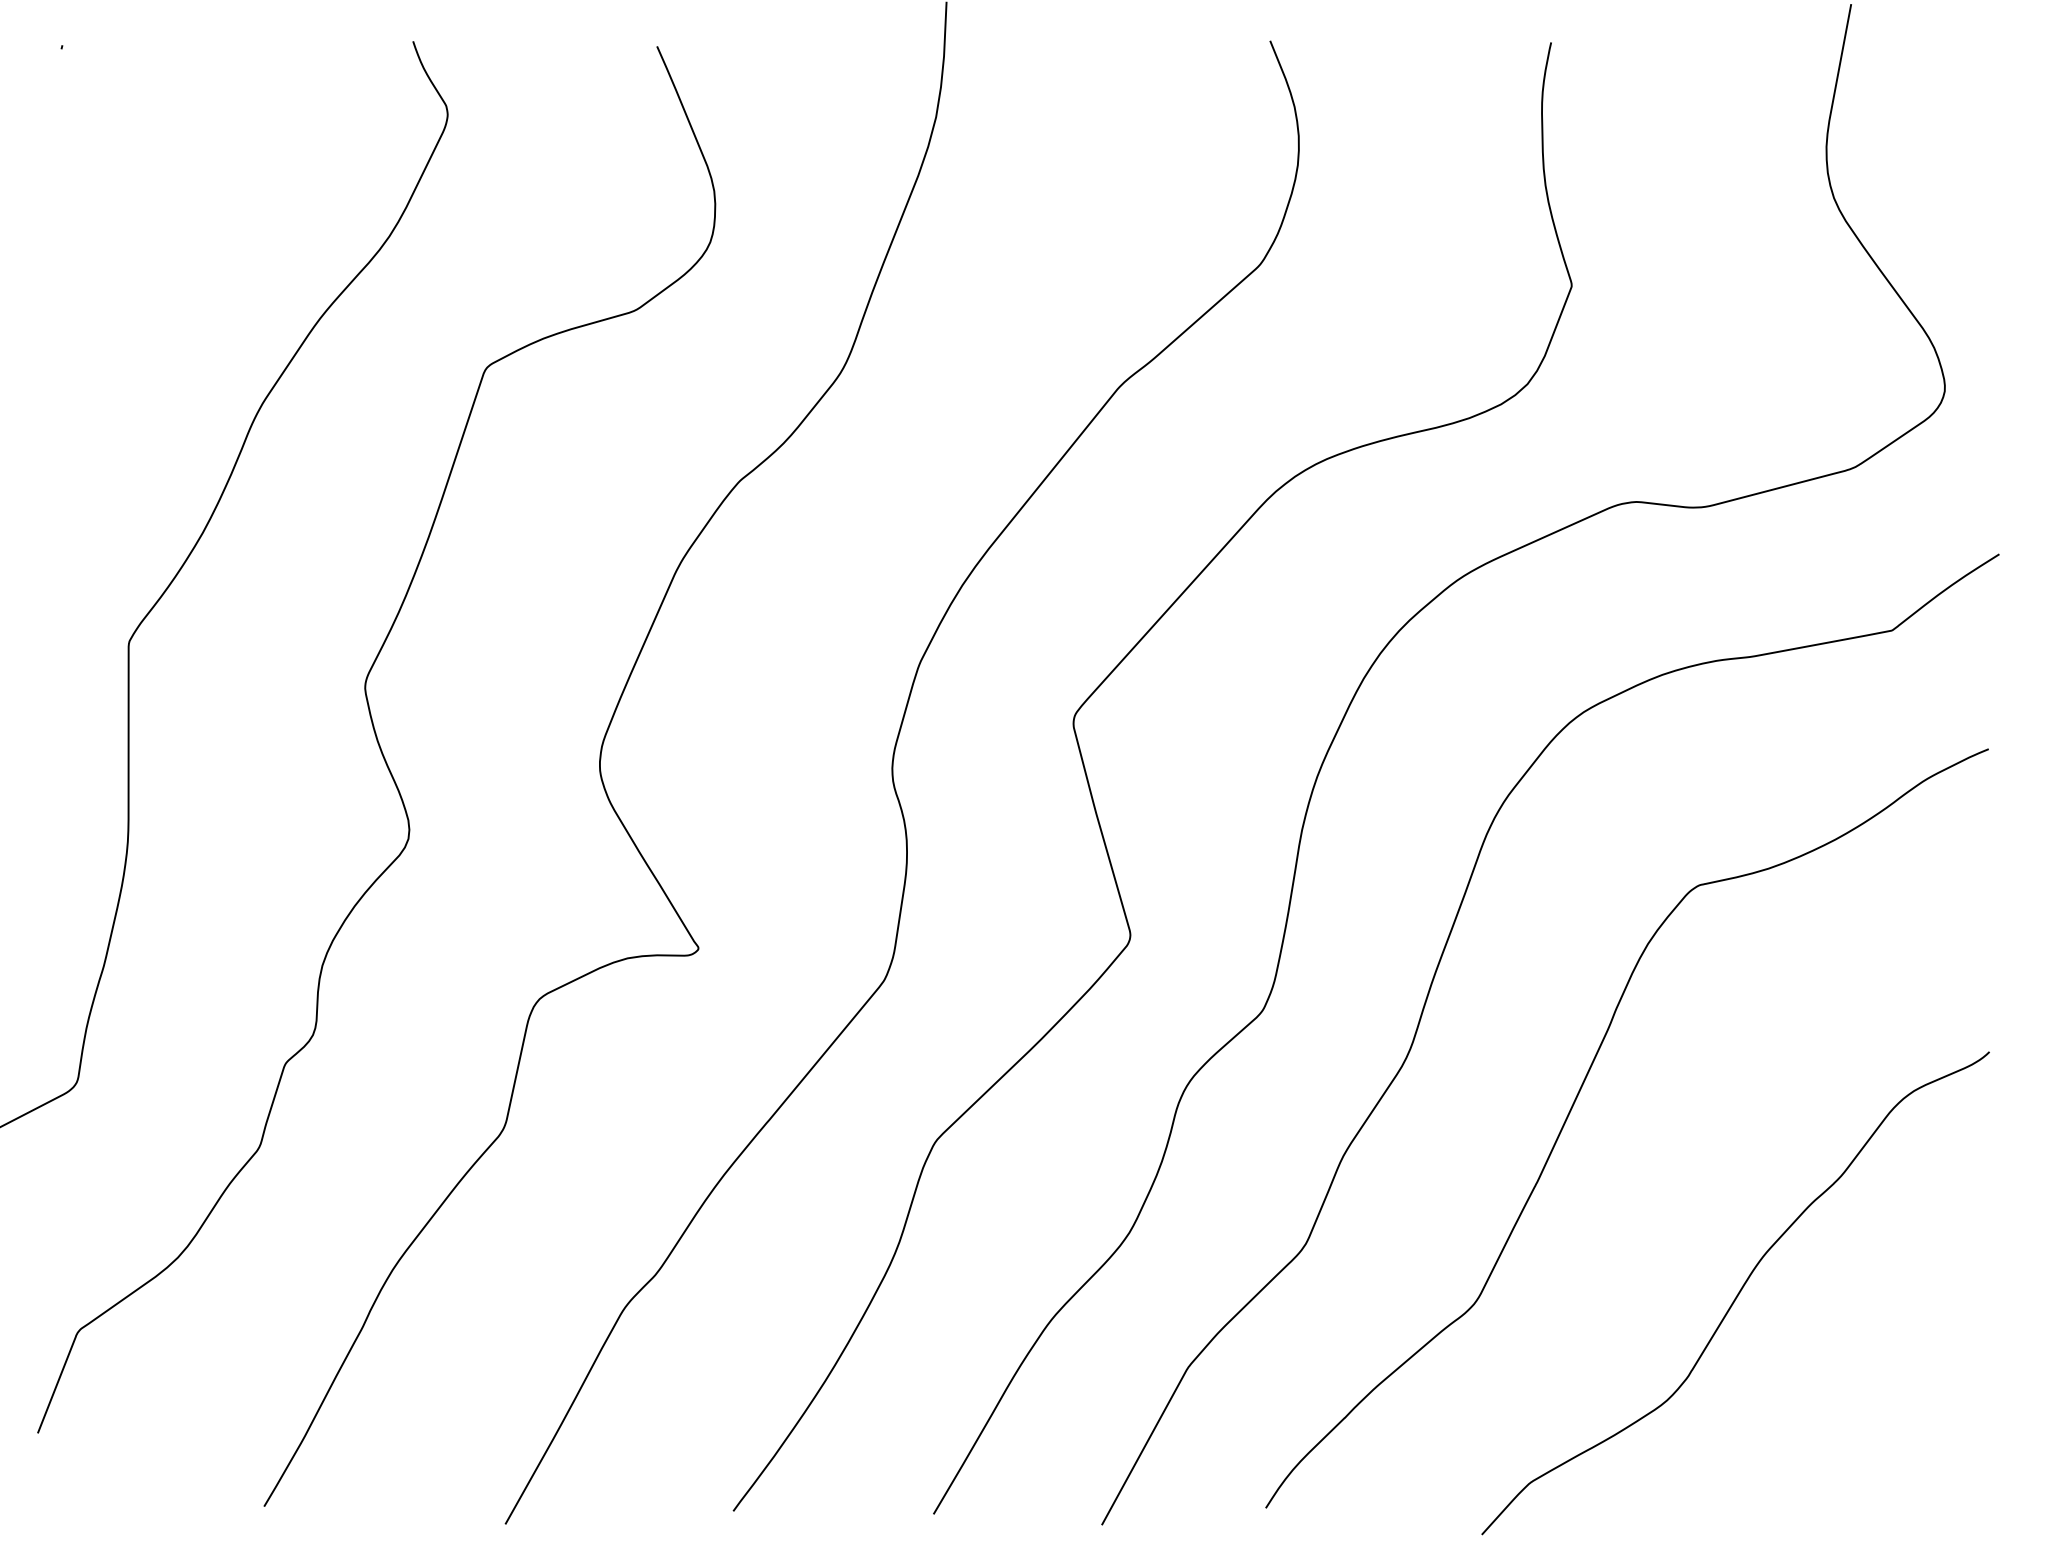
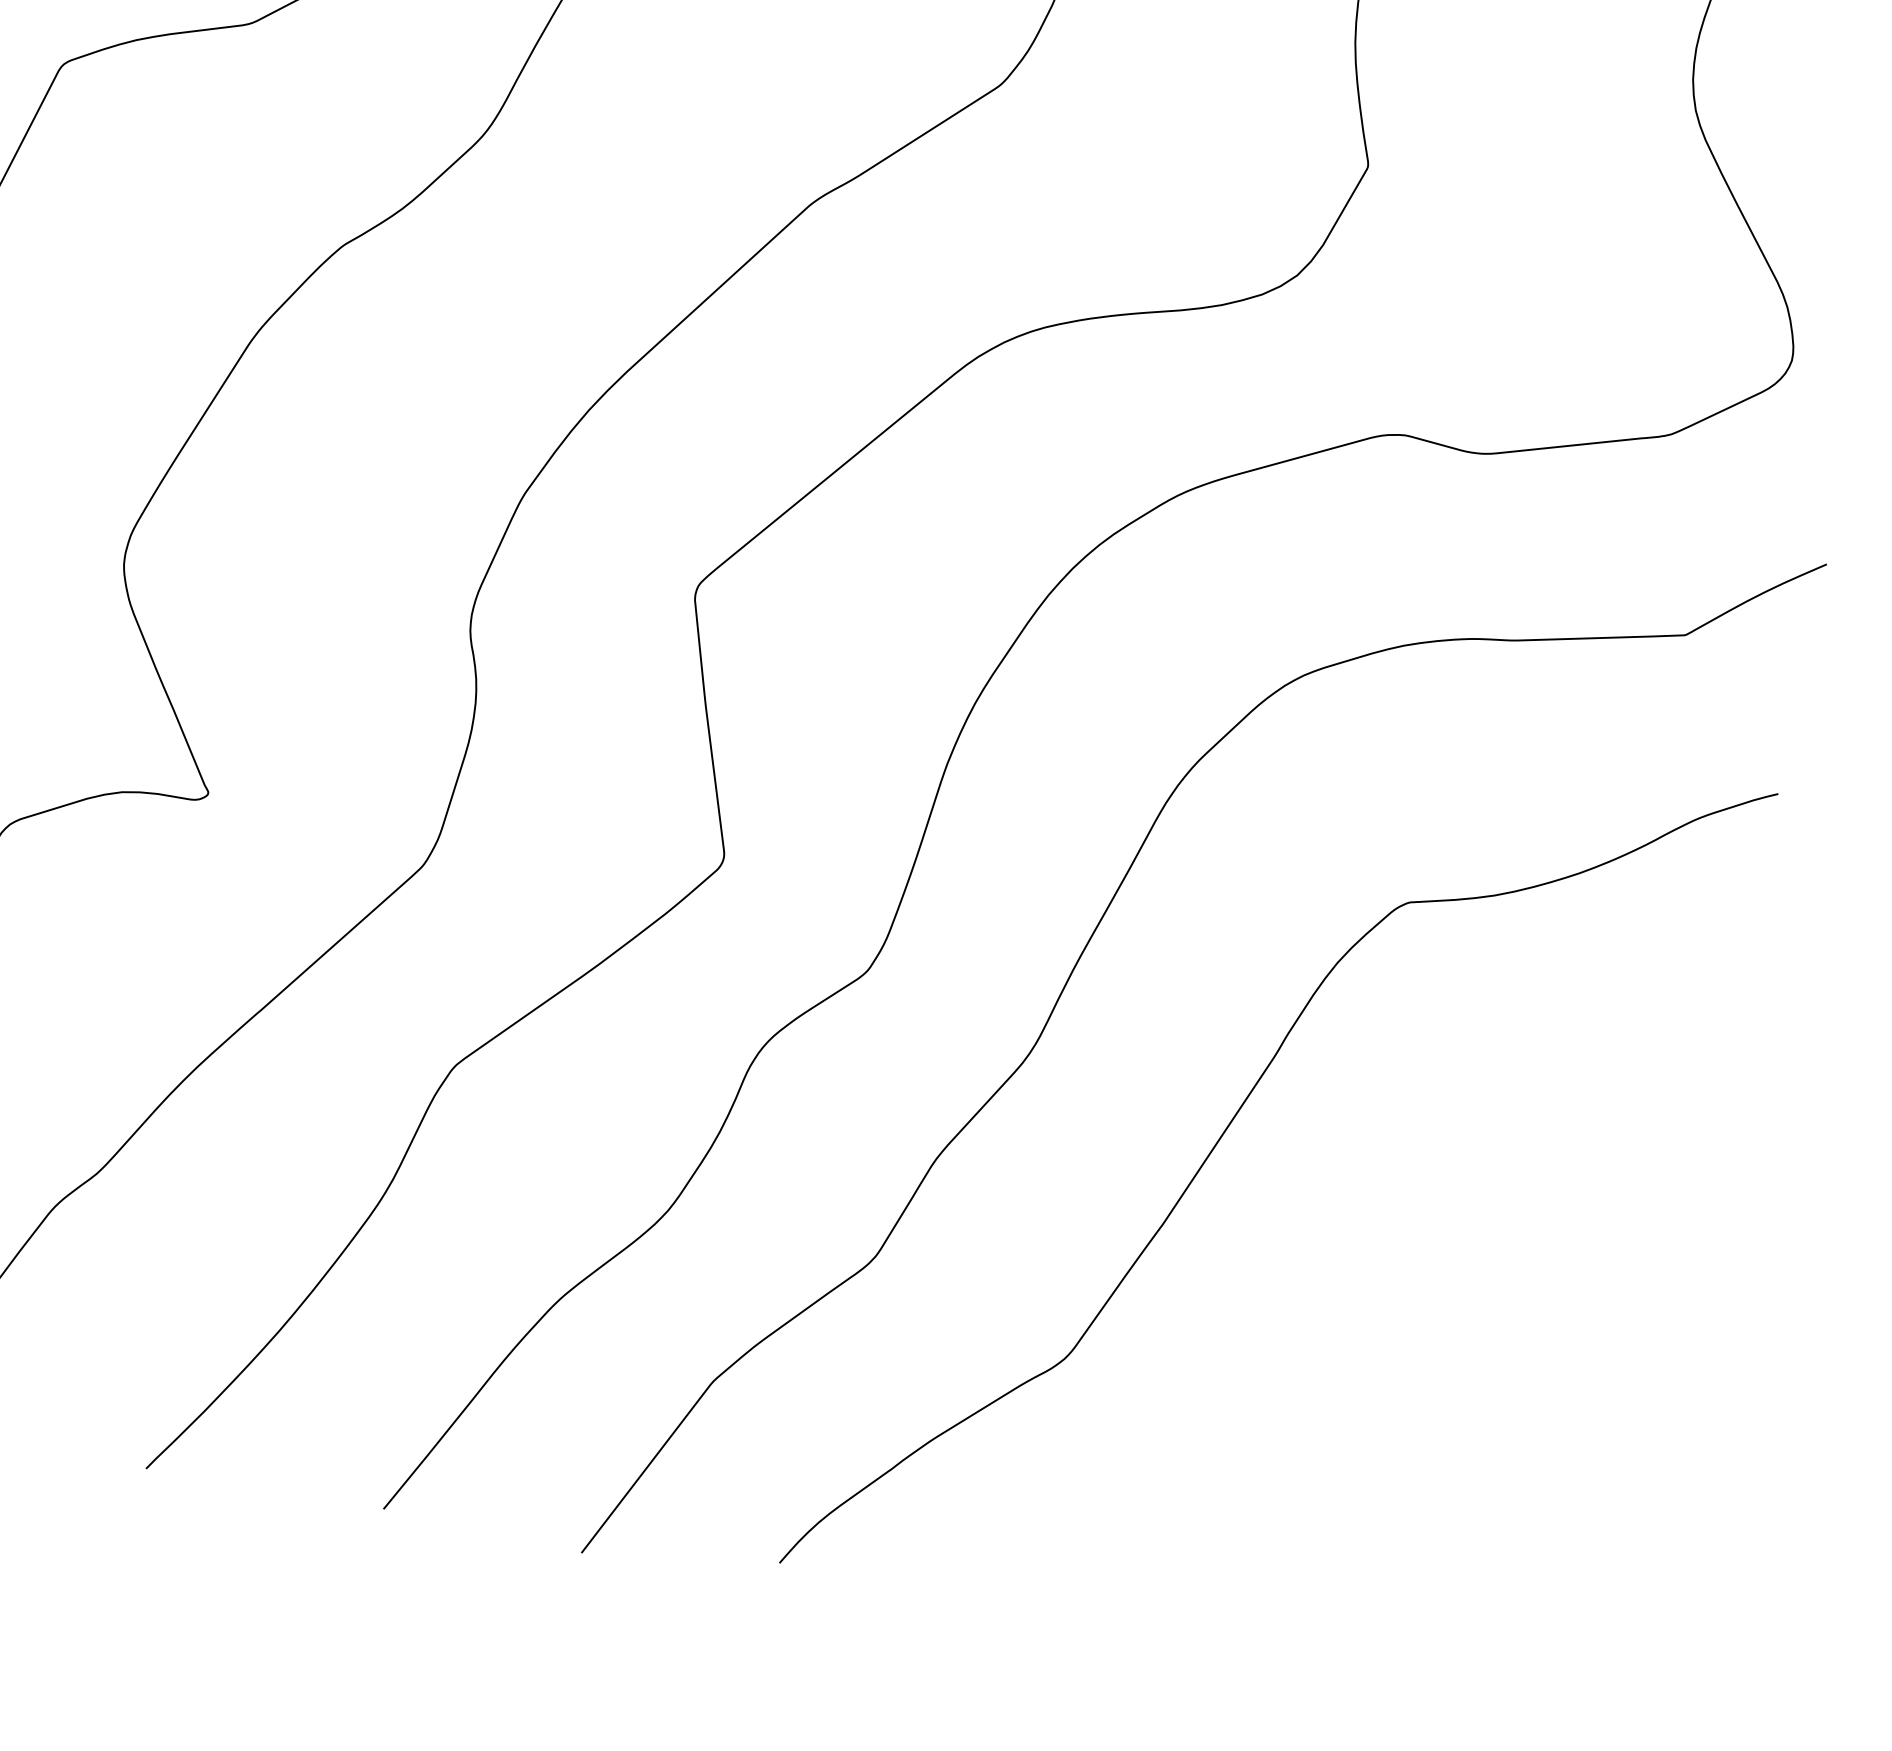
curve: (1737, 1293) -> (1379, 1394), removed

